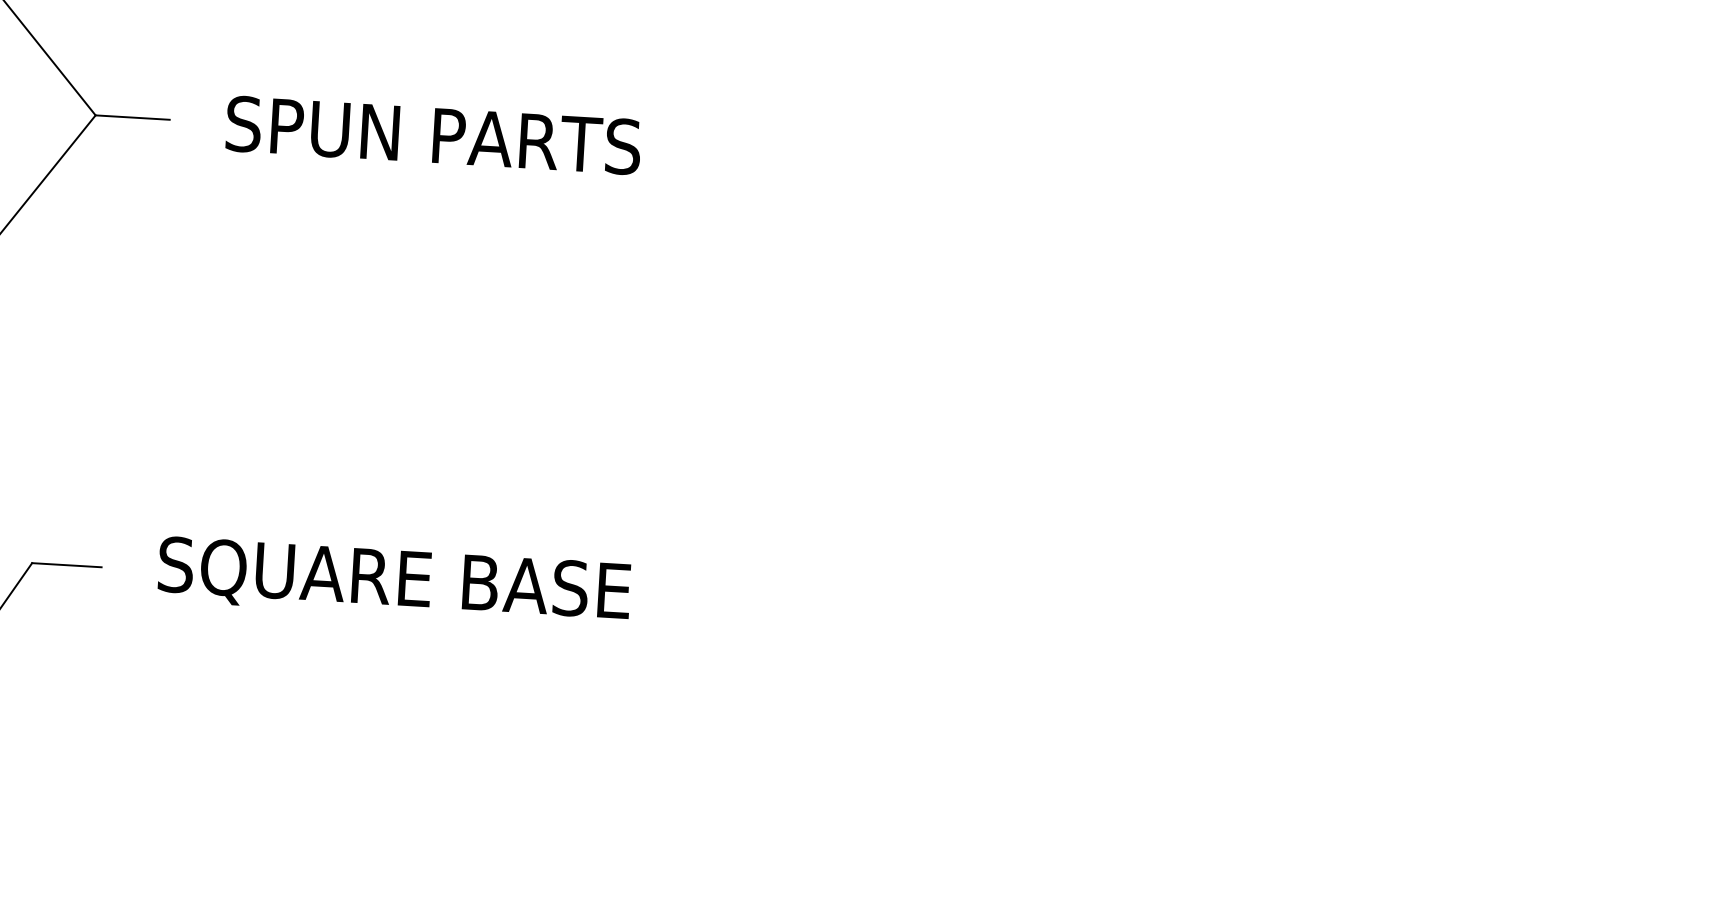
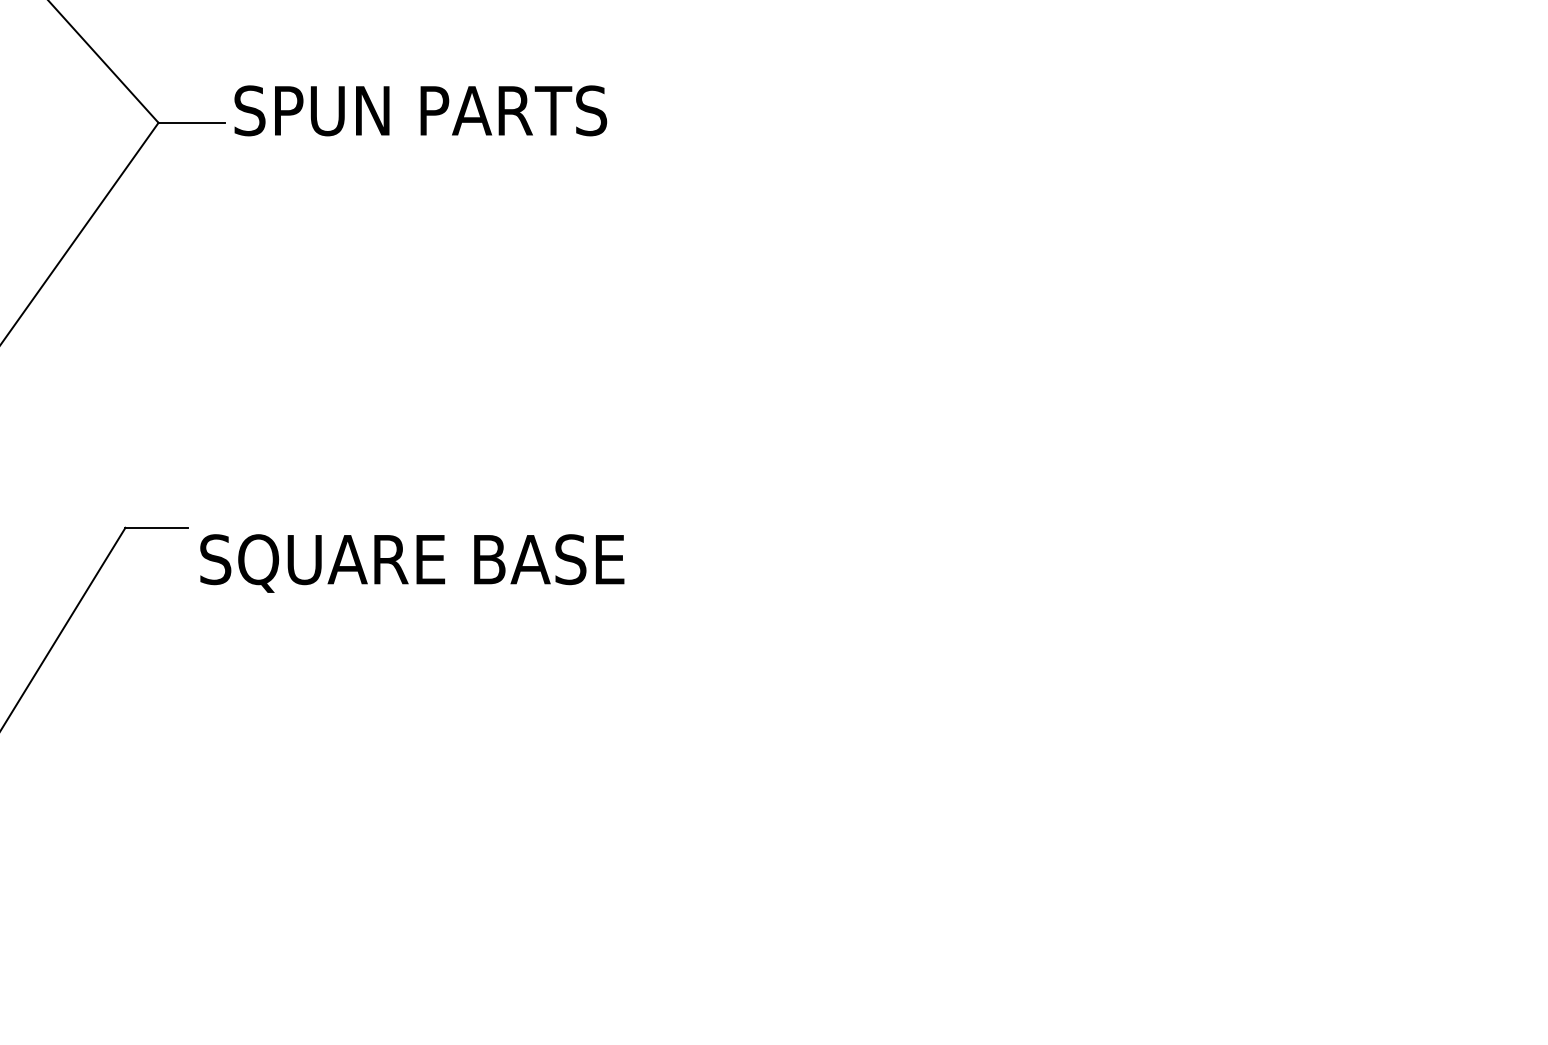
text: (433, 135) -> (420, 110), moved
text: (394, 582) -> (412, 563), moved

